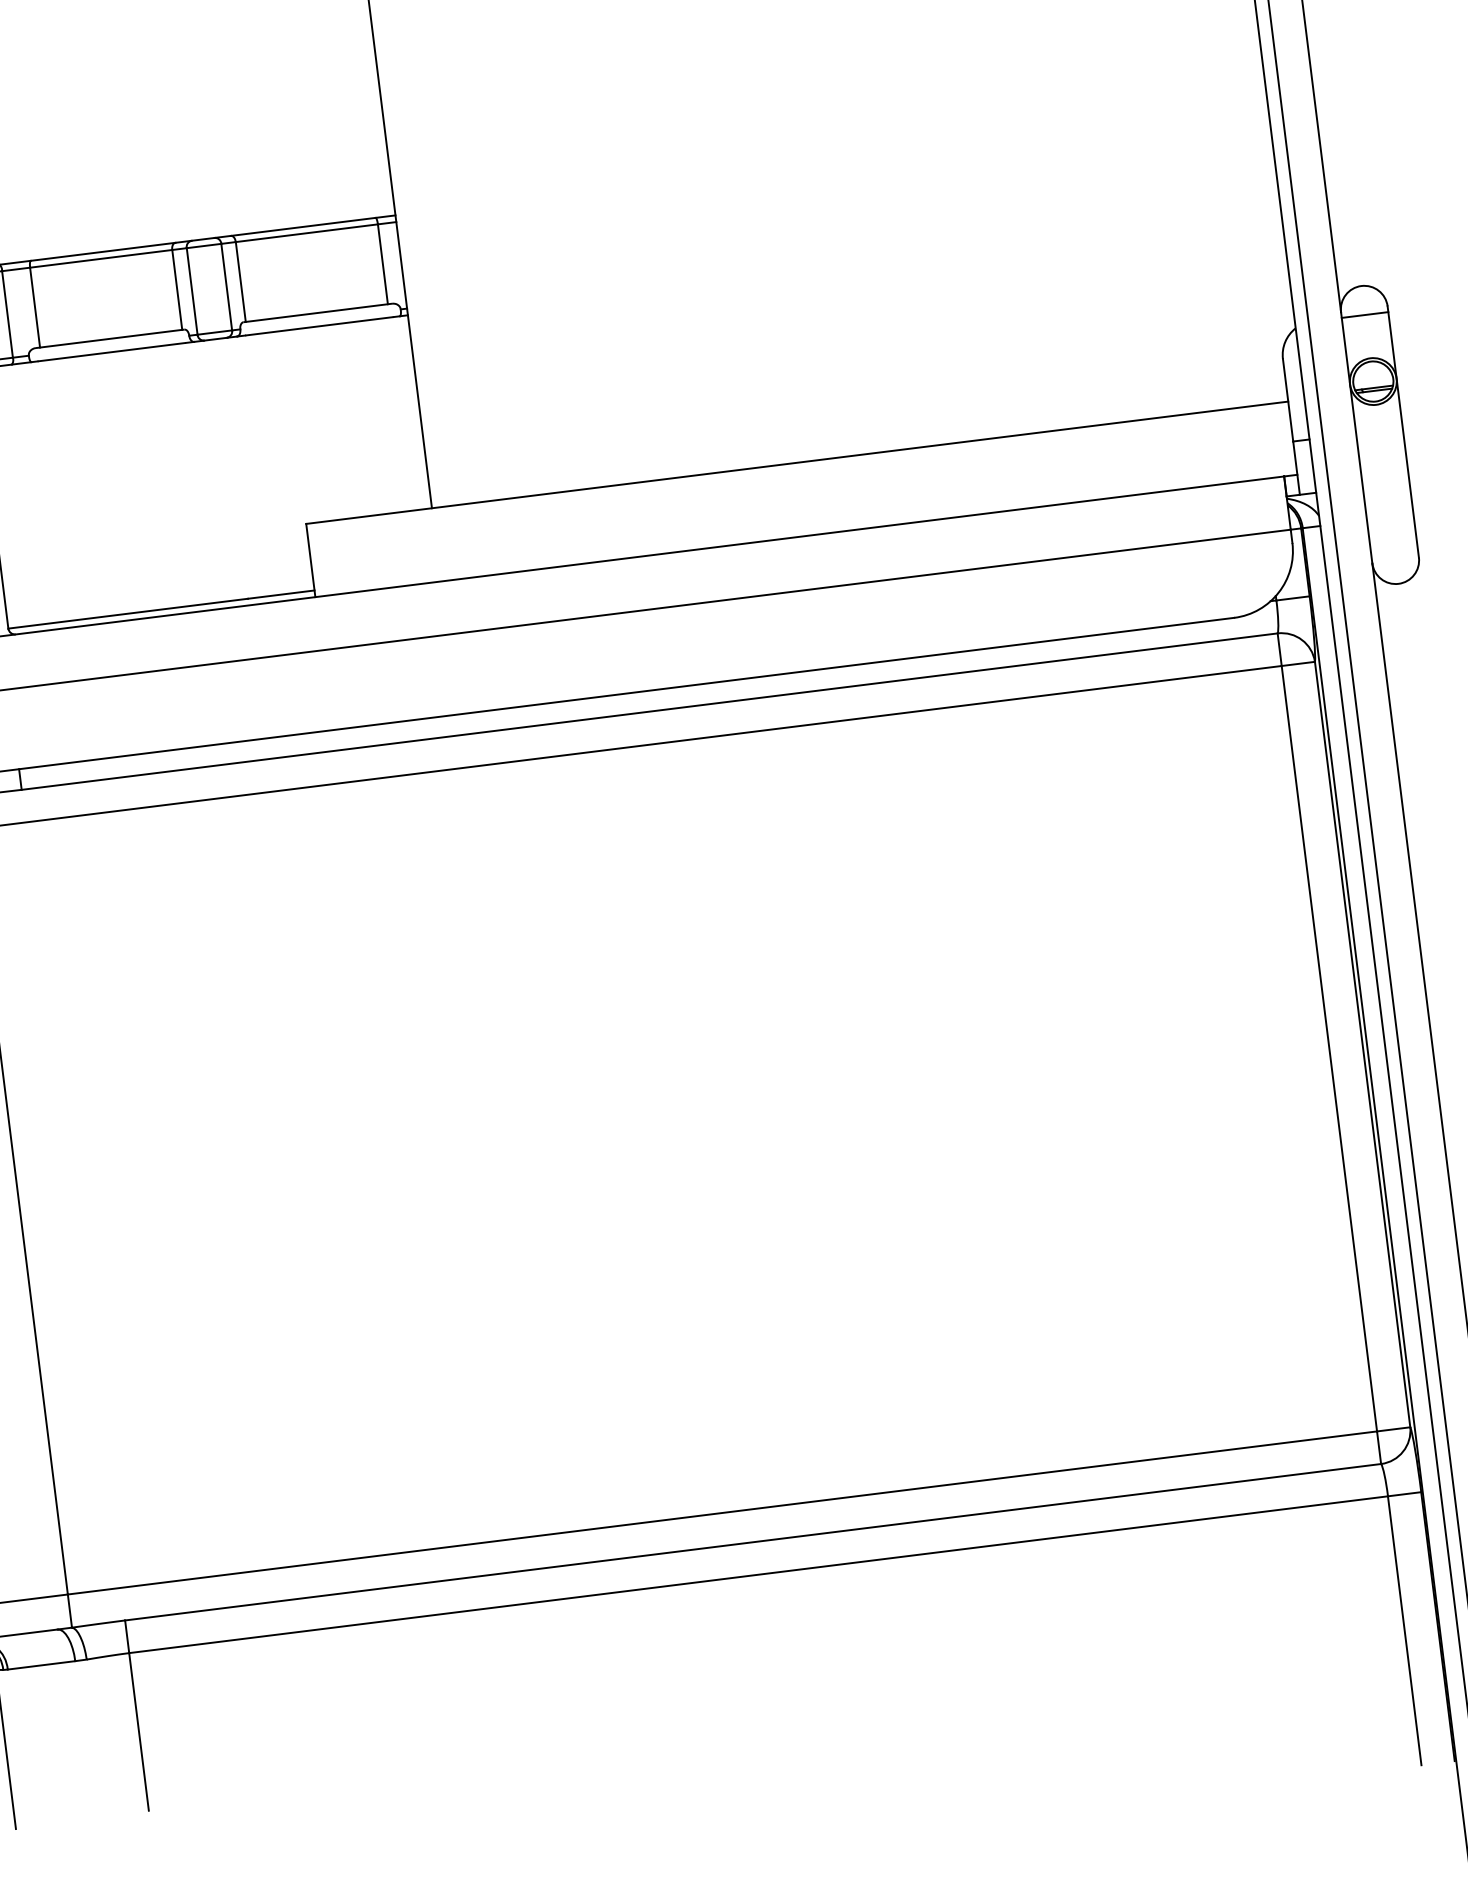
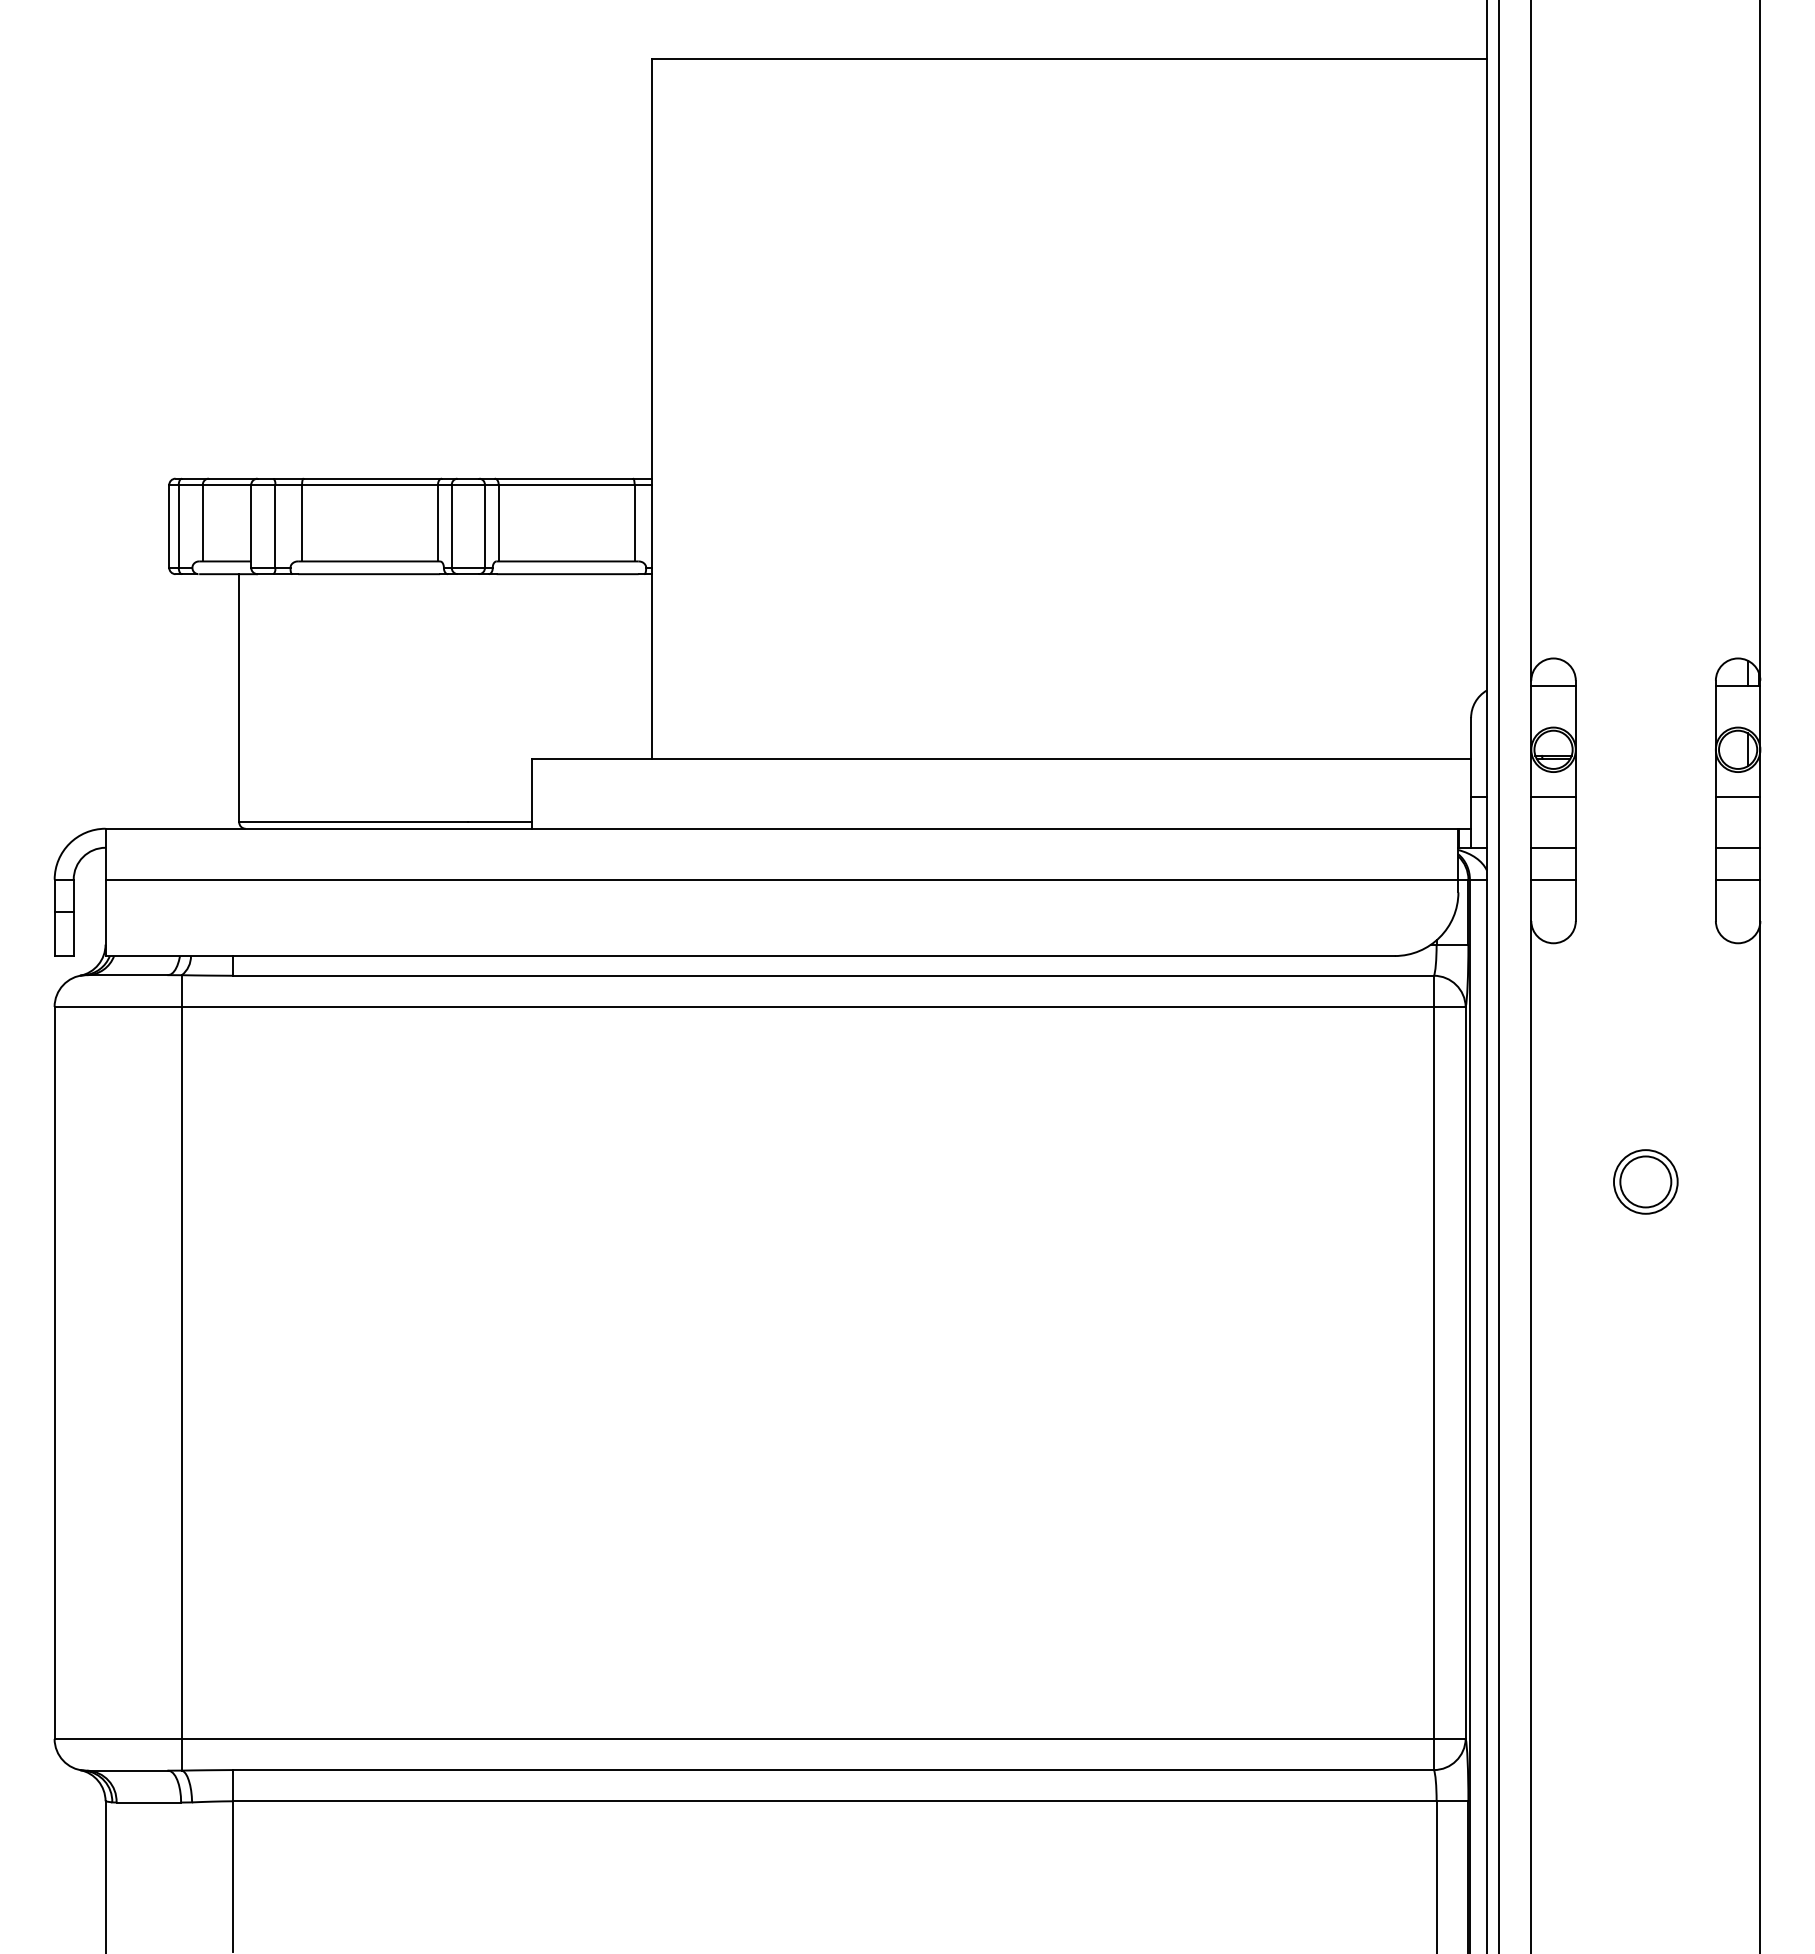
line: (1379, 430) -> (1553, 796), added
line: (1385, 483) -> (1553, 847), added
line: (1390, 517) -> (1553, 879), added

